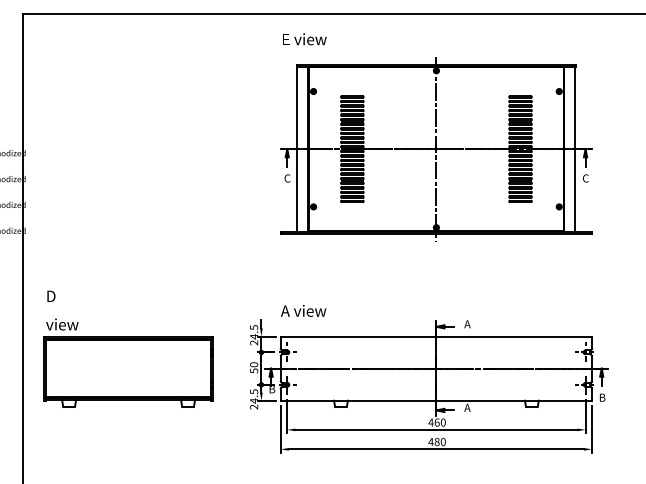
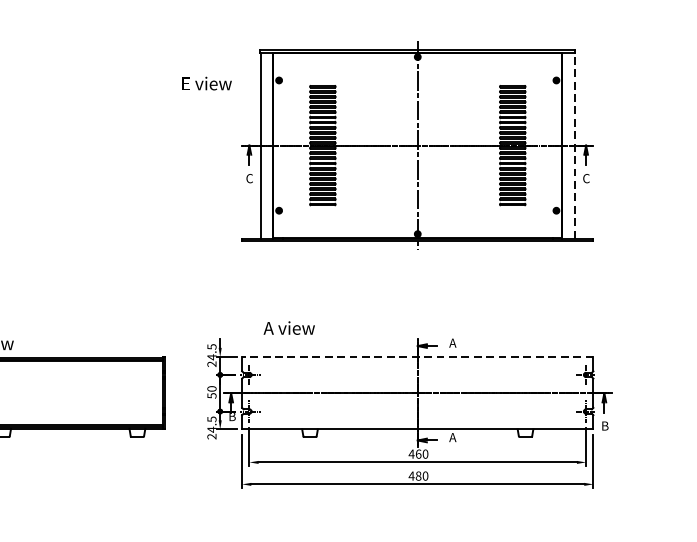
text: (304, 39) -> (206, 83), moved
line: (575, 148) -> (574, 144), solid -> dashed
text: (303, 310) -> (289, 327), moved
line: (436, 336) -> (417, 356), solid -> dashed

